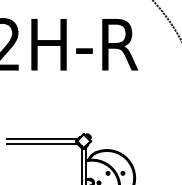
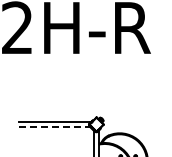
line: (42, 143) -> (55, 126), solid -> dashed

